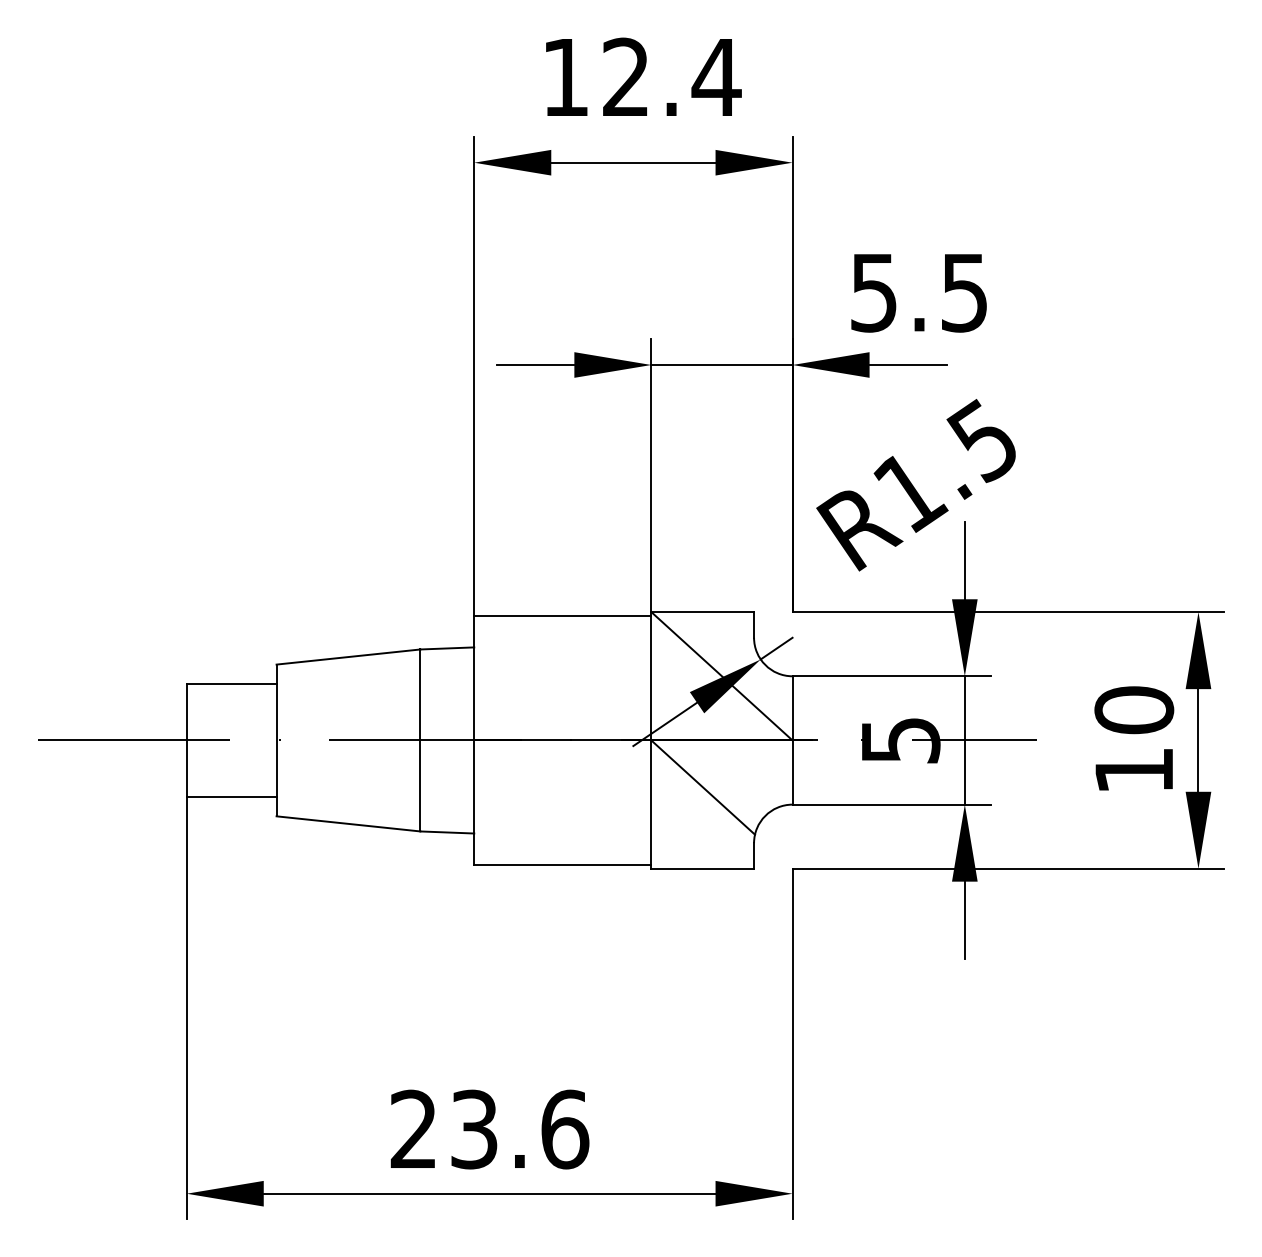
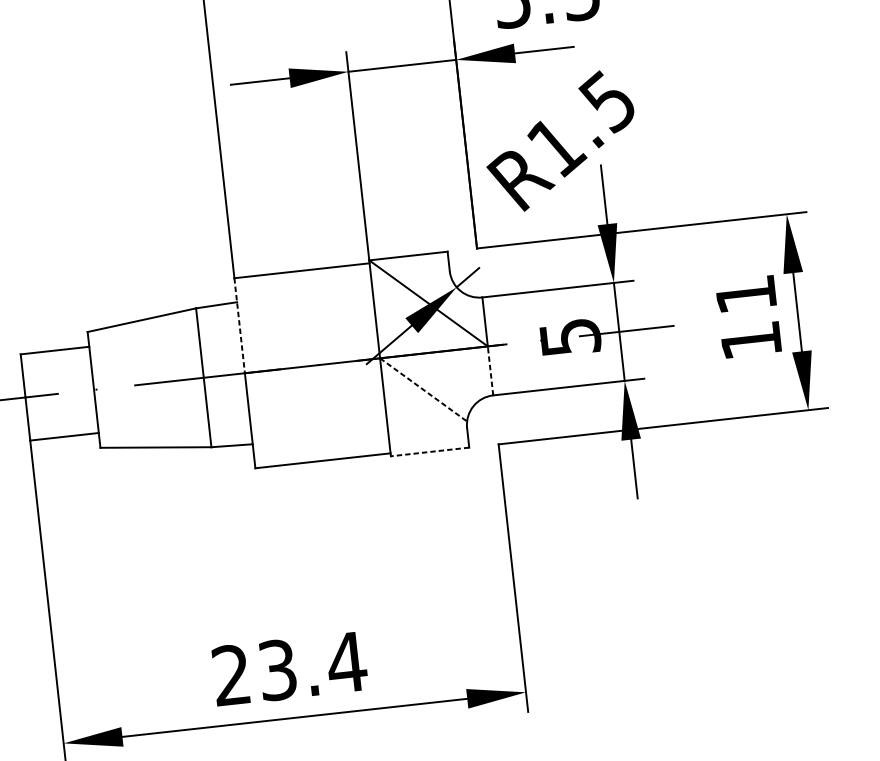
line: (474, 678) -> (239, 325), solid -> dashed
text: (1134, 710) -> (746, 294), 10 -> 11
line: (792, 772) -> (490, 370), solid -> dashed
line: (703, 787) -> (423, 389), solid -> dashed
line: (702, 868) -> (429, 451), solid -> dashed
text: (564, 1129) -> (346, 662), 23.6 -> 23.4

